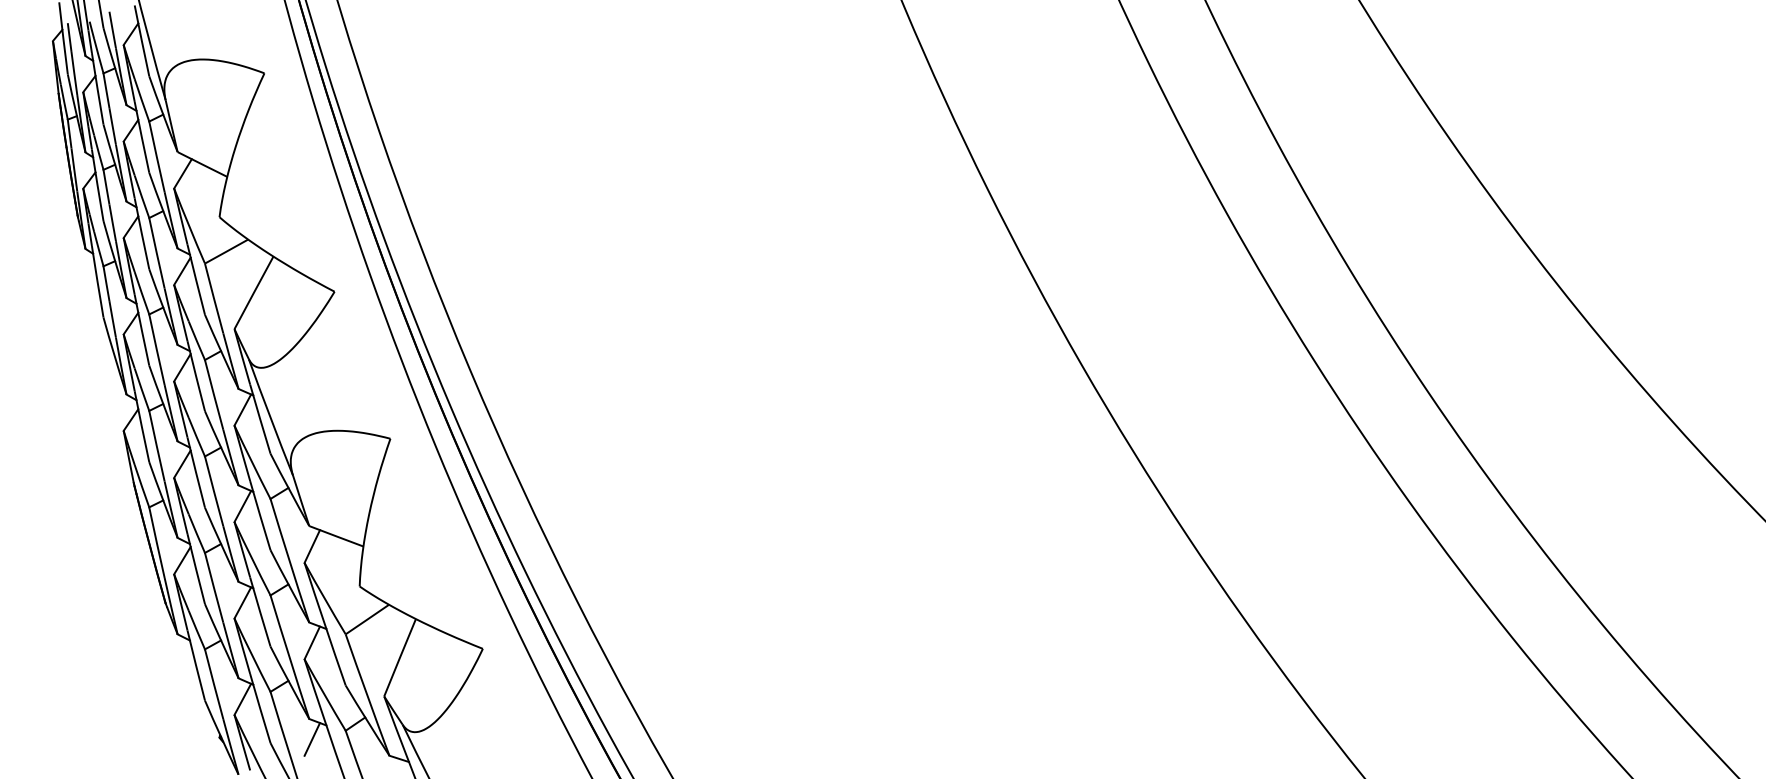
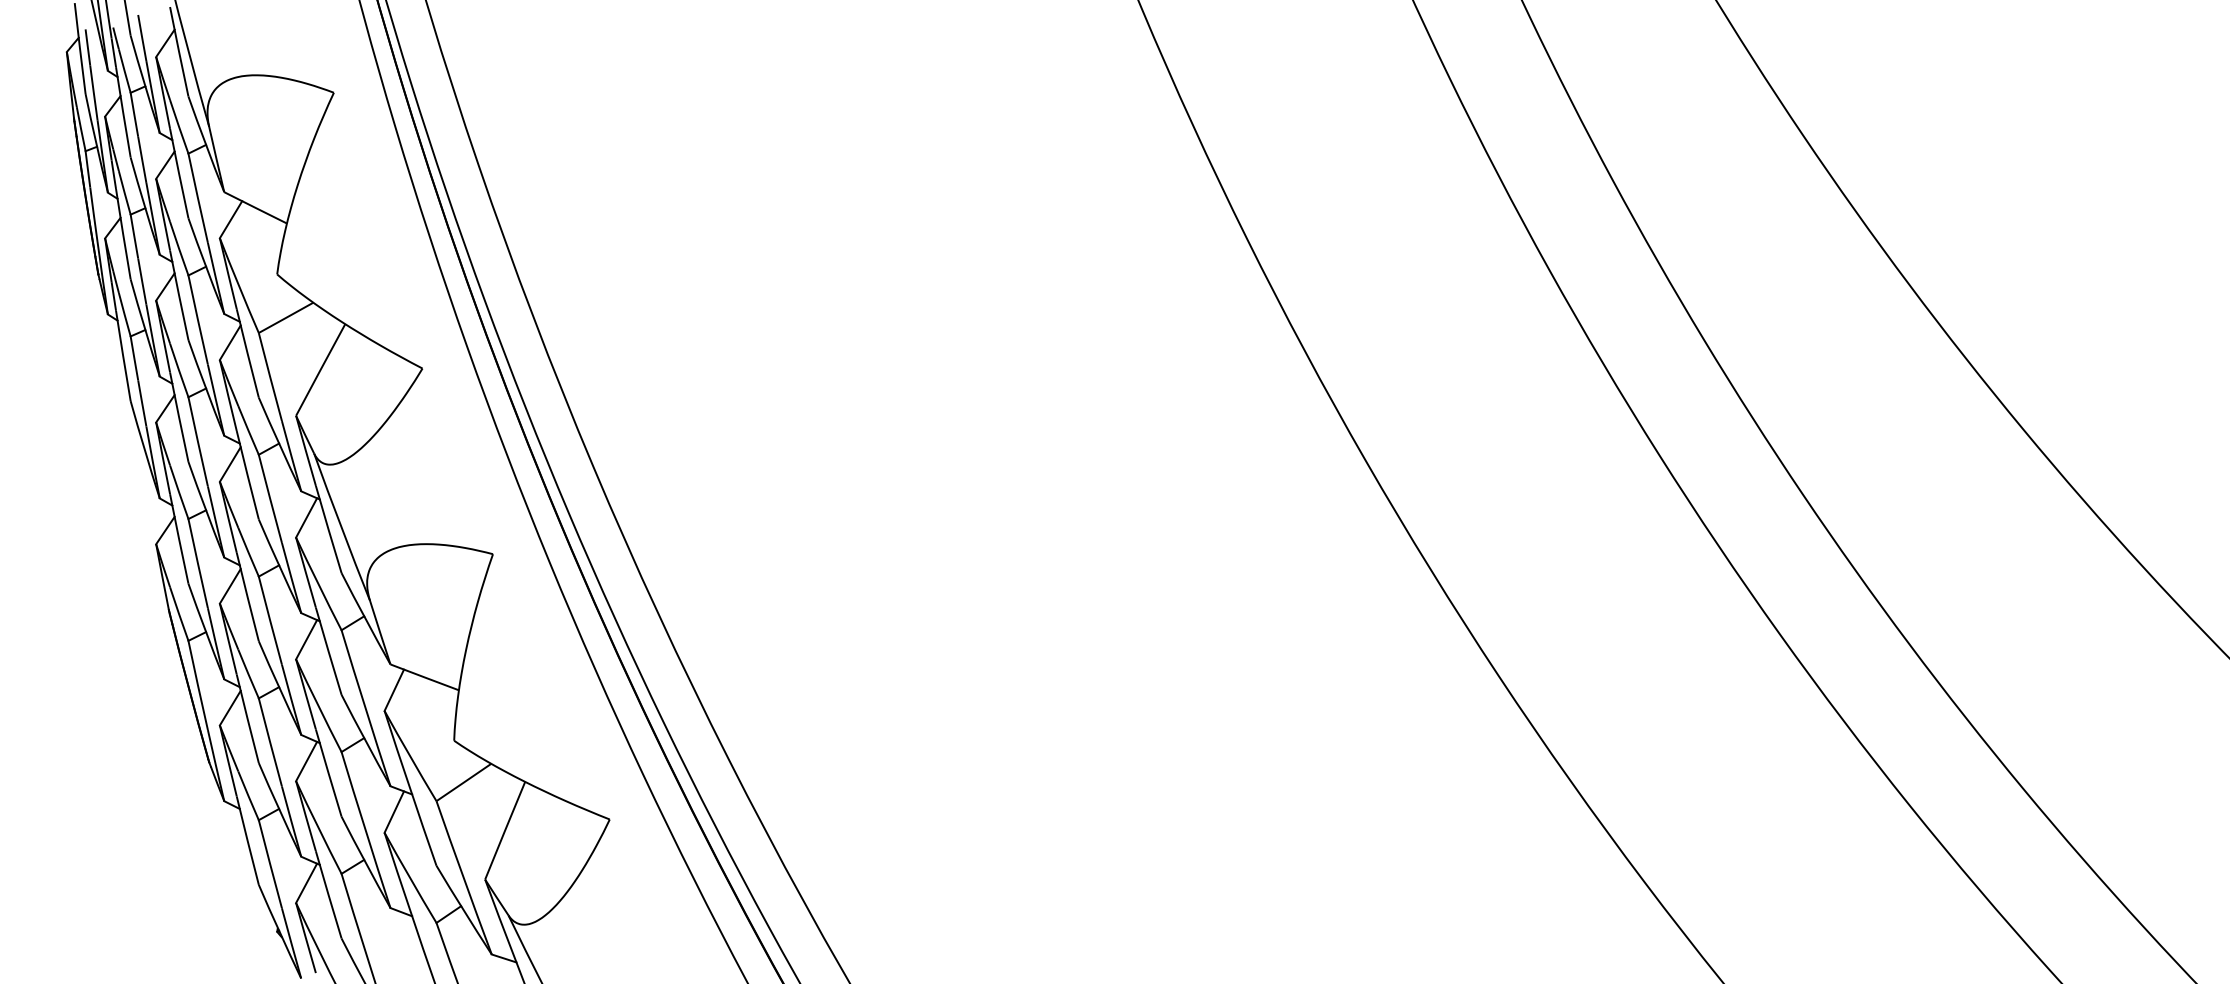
line: (312, 739) -> (394, 933), removed

